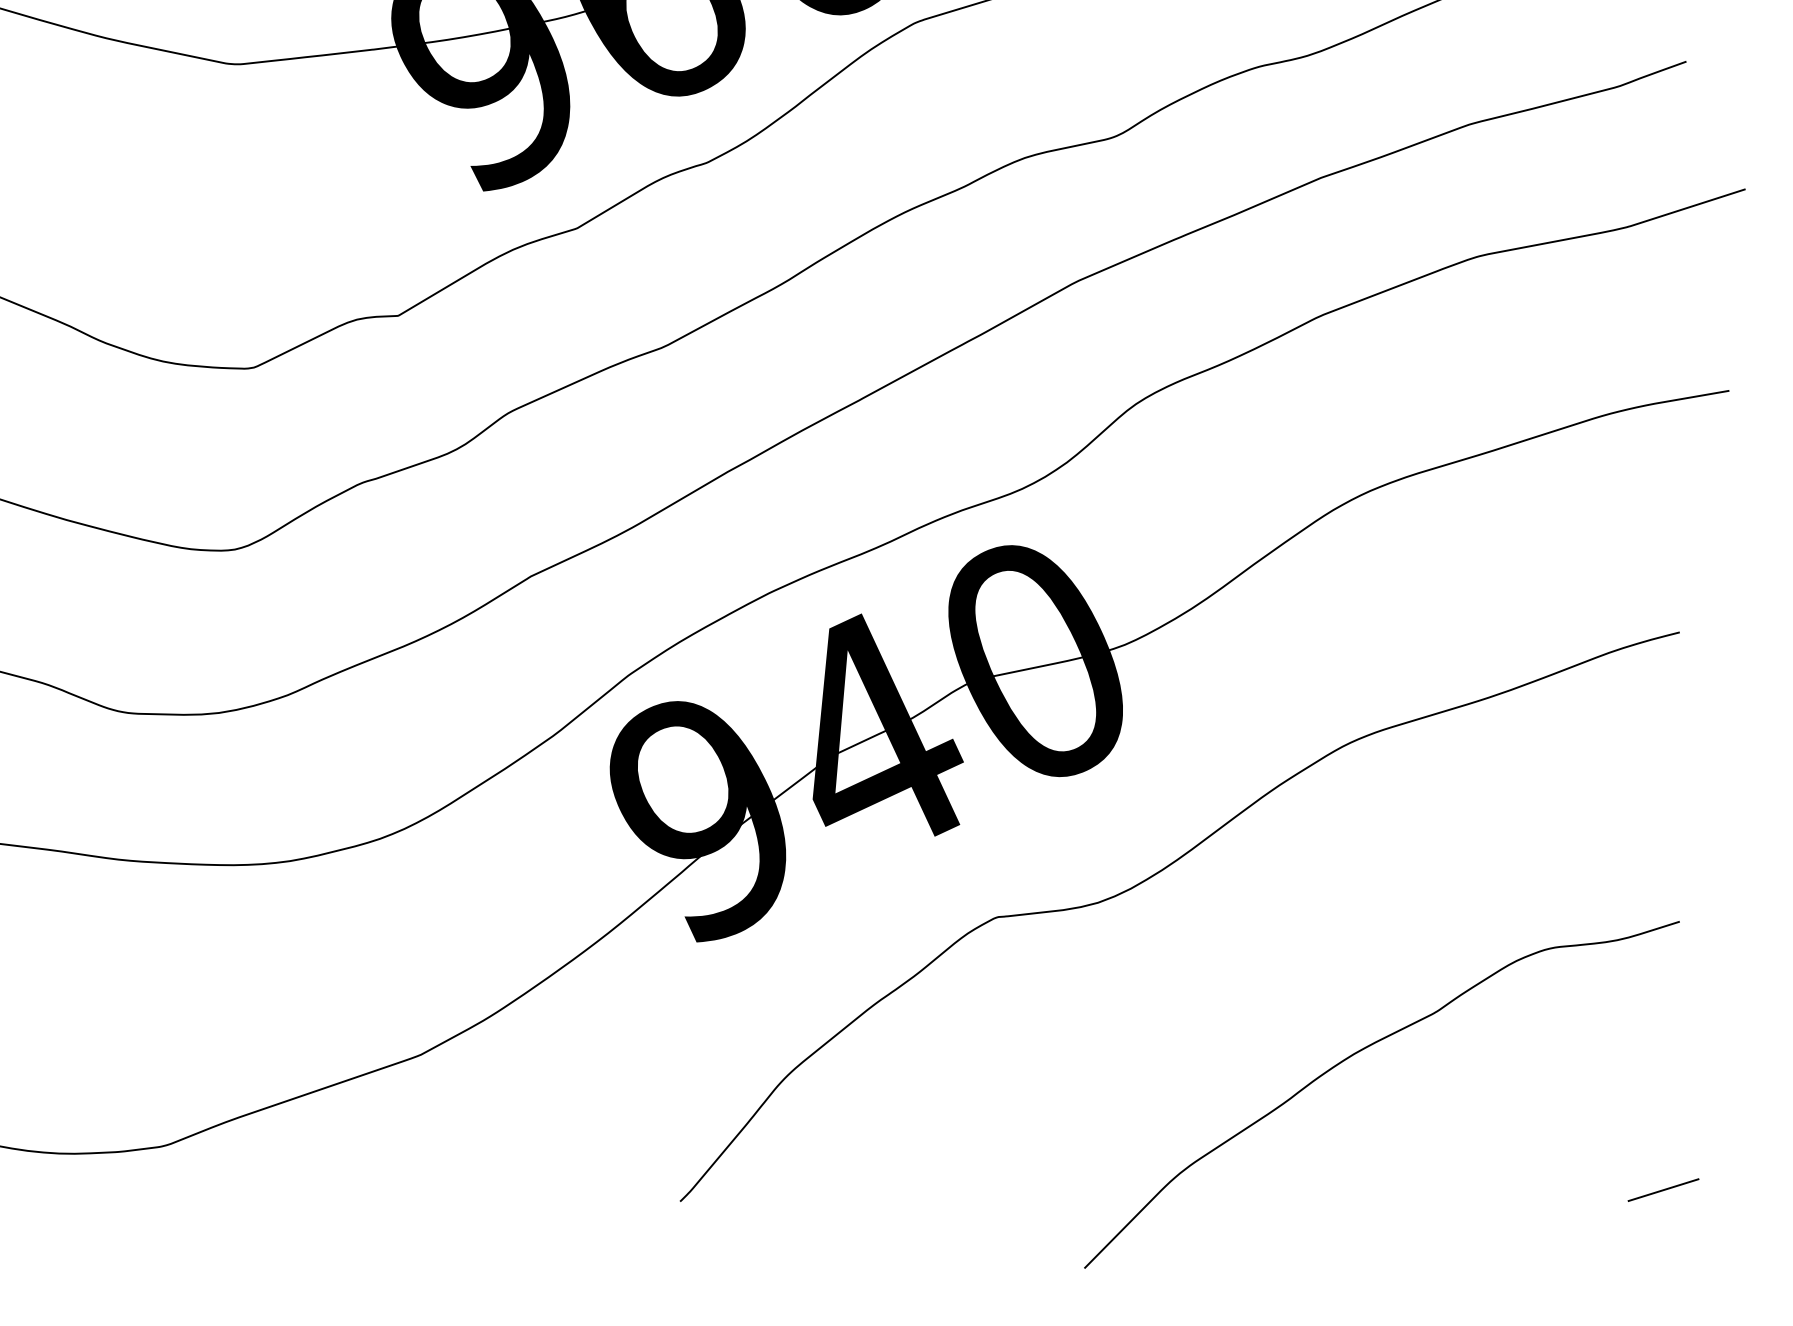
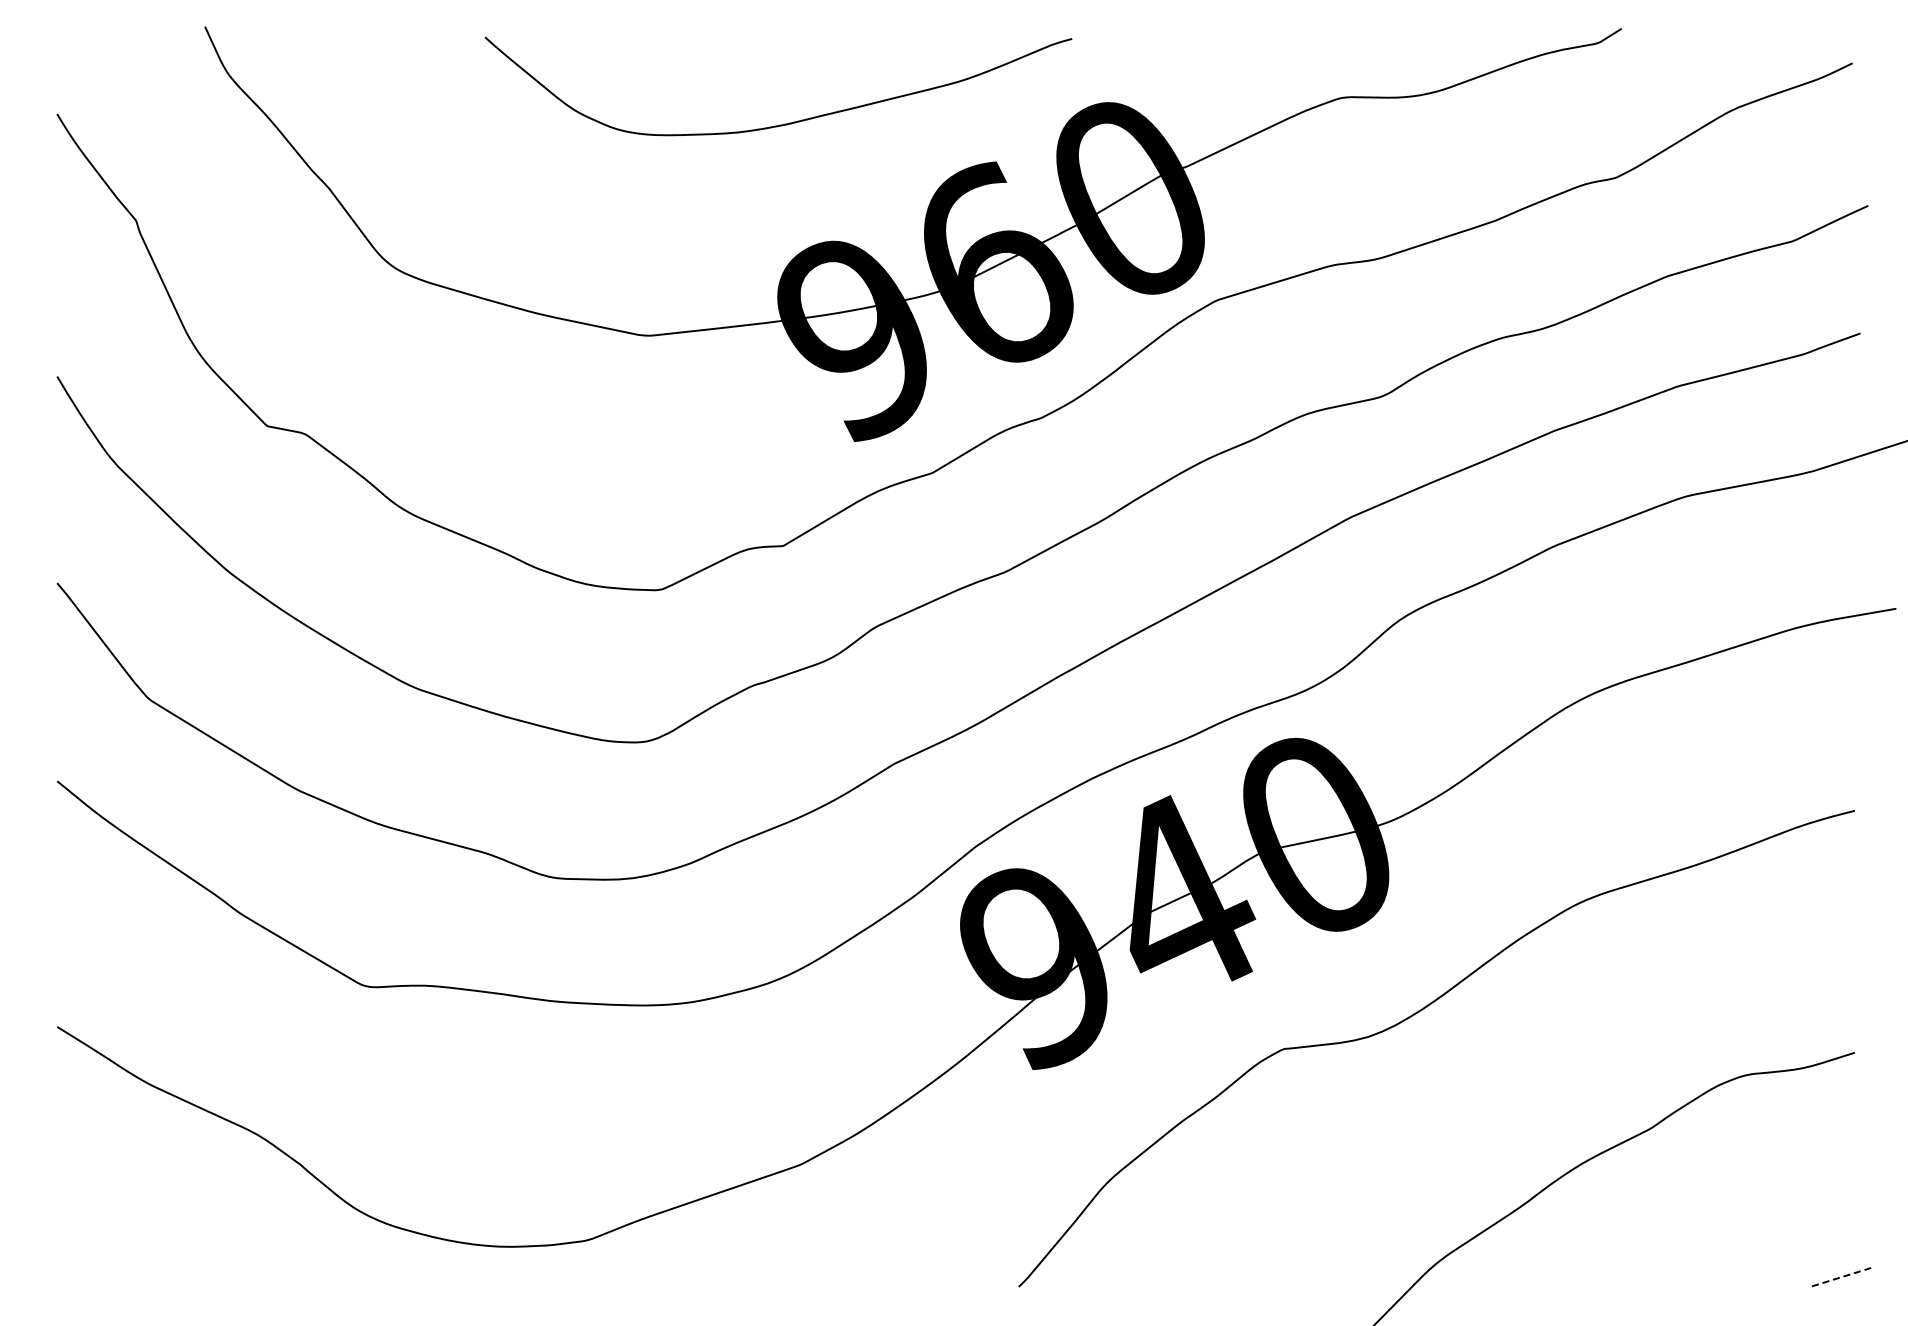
line: (1662, 1190) -> (1840, 1277), solid -> dashed

